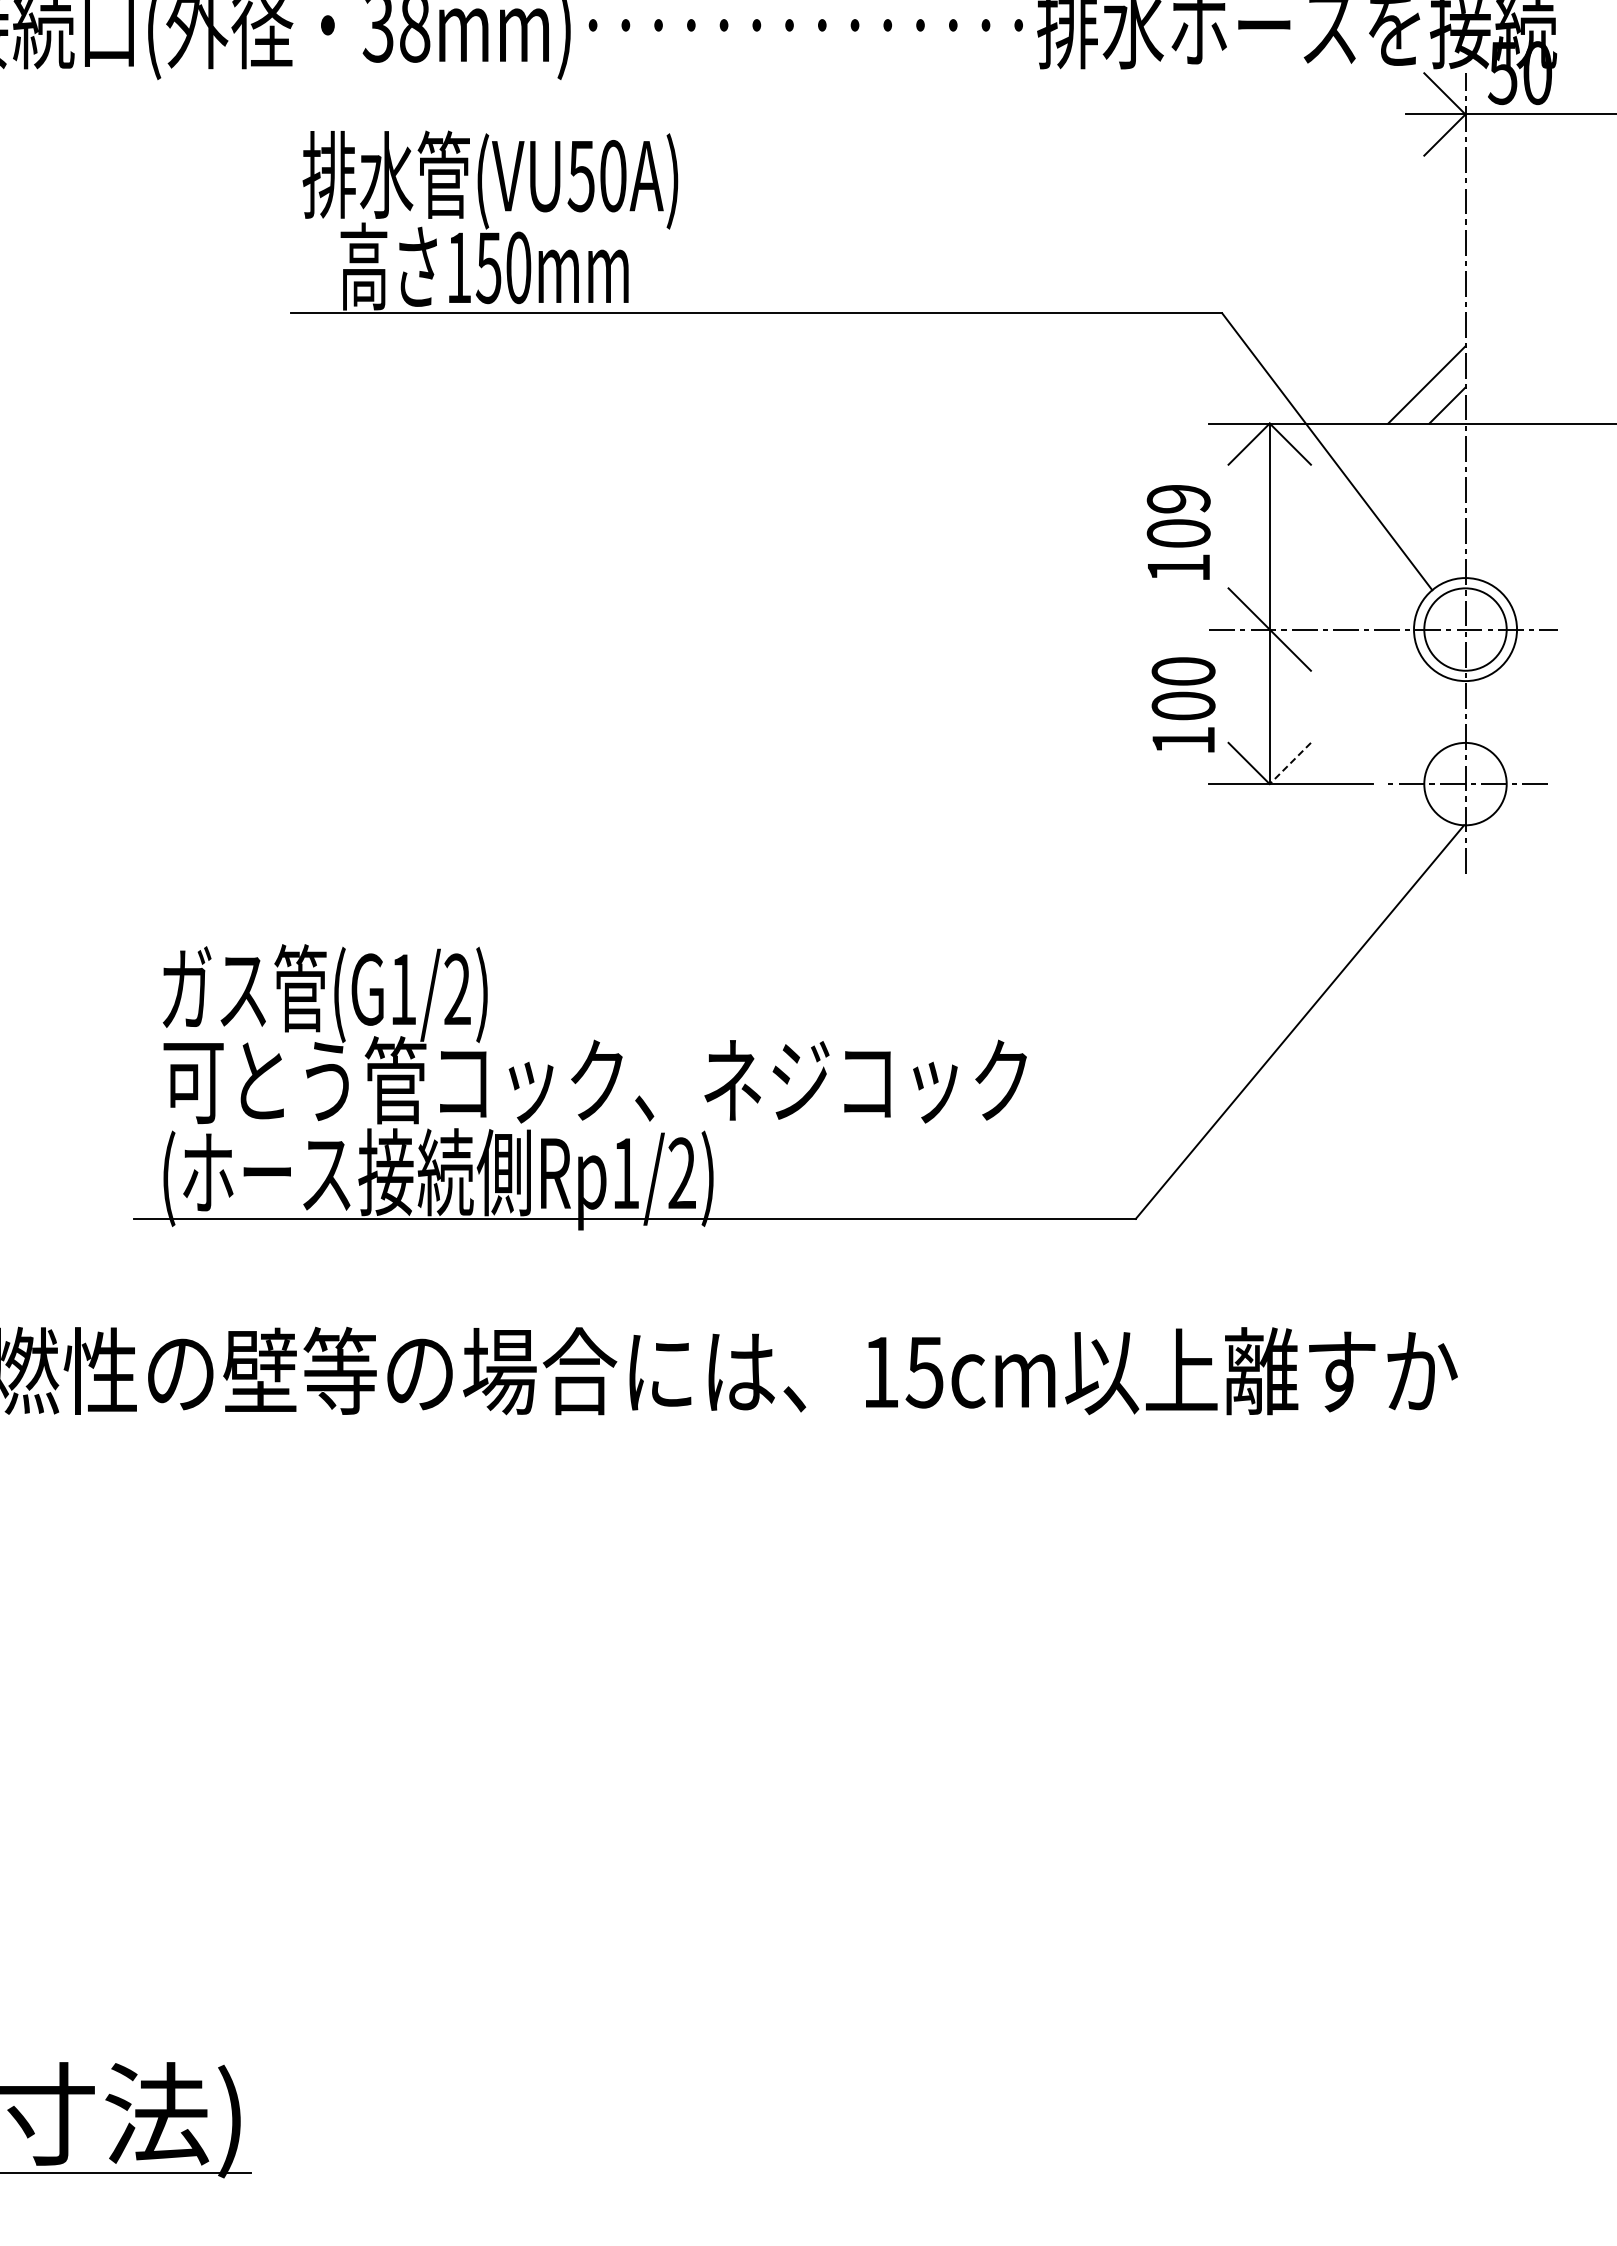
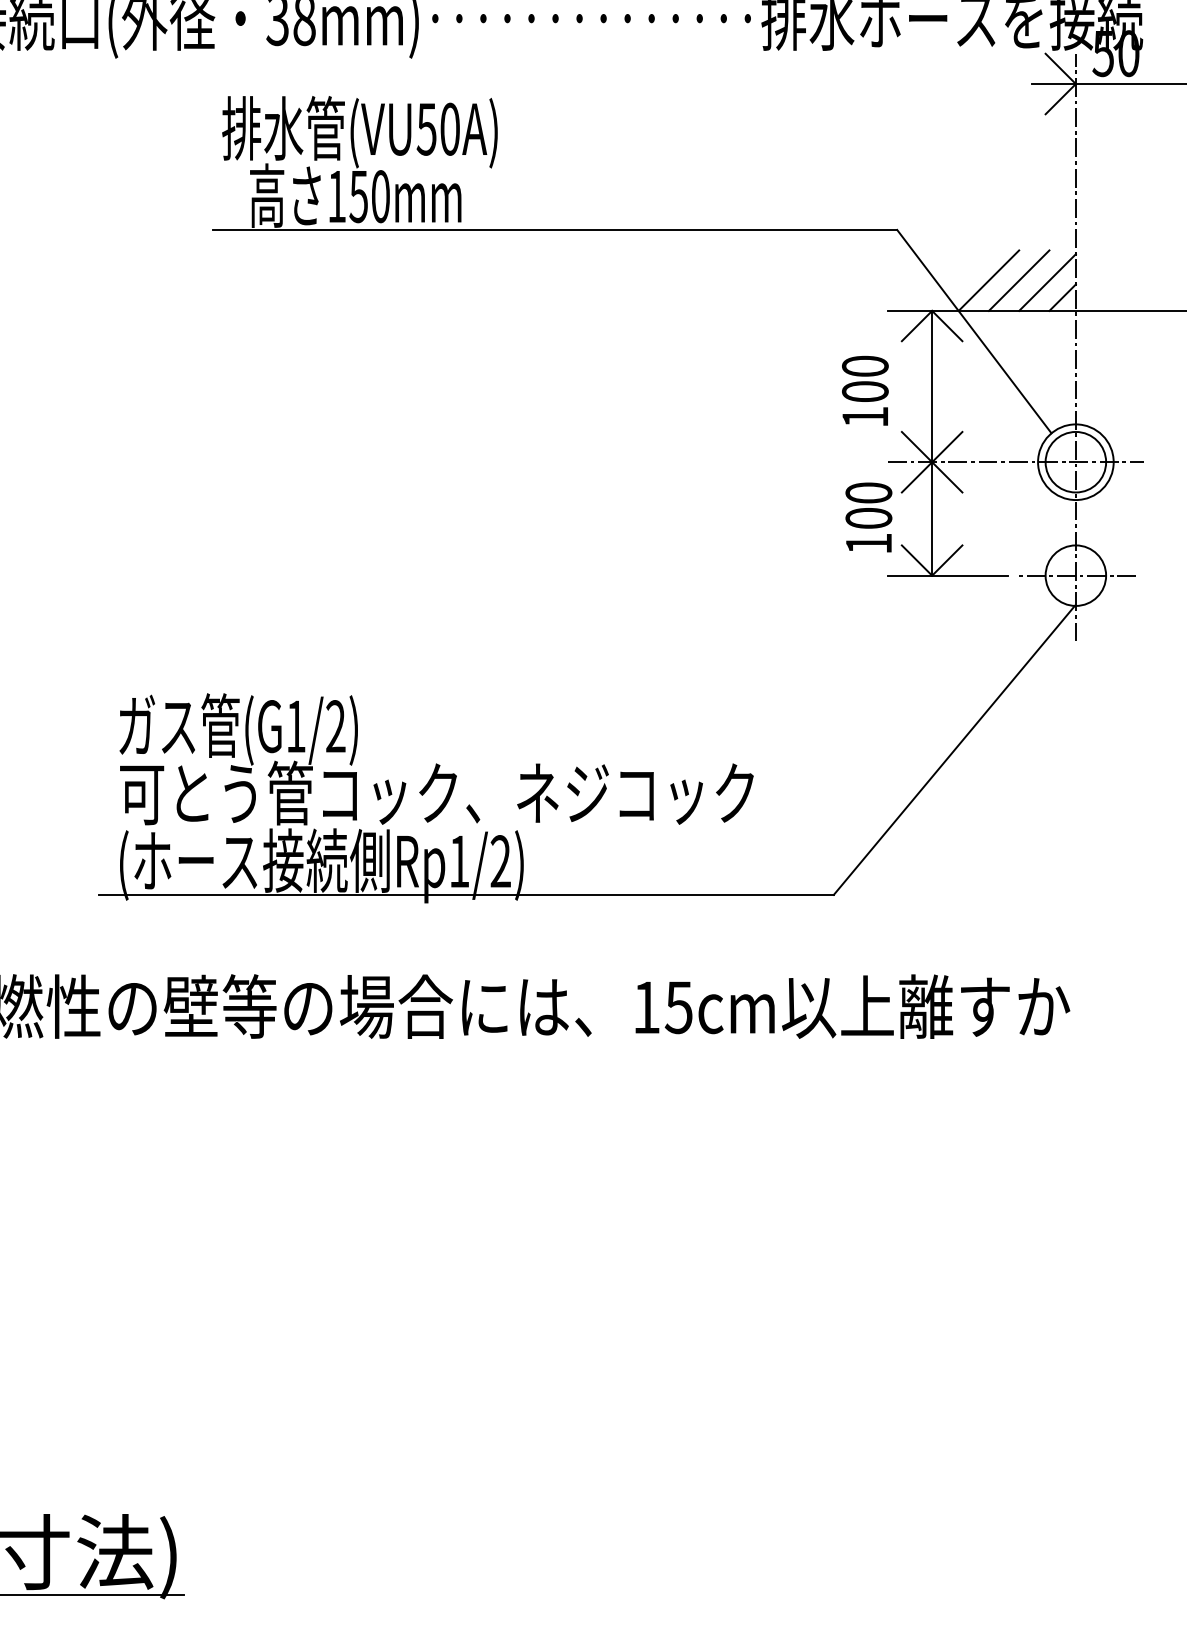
line: (1346, 382) -> (988, 280), added
line: (1388, 382) -> (1019, 280), added
text: (1178, 498) -> (865, 365), 109 -> 100
line: (1269, 629) -> (931, 462), added
line: (1290, 763) -> (947, 560), dashed -> solid

